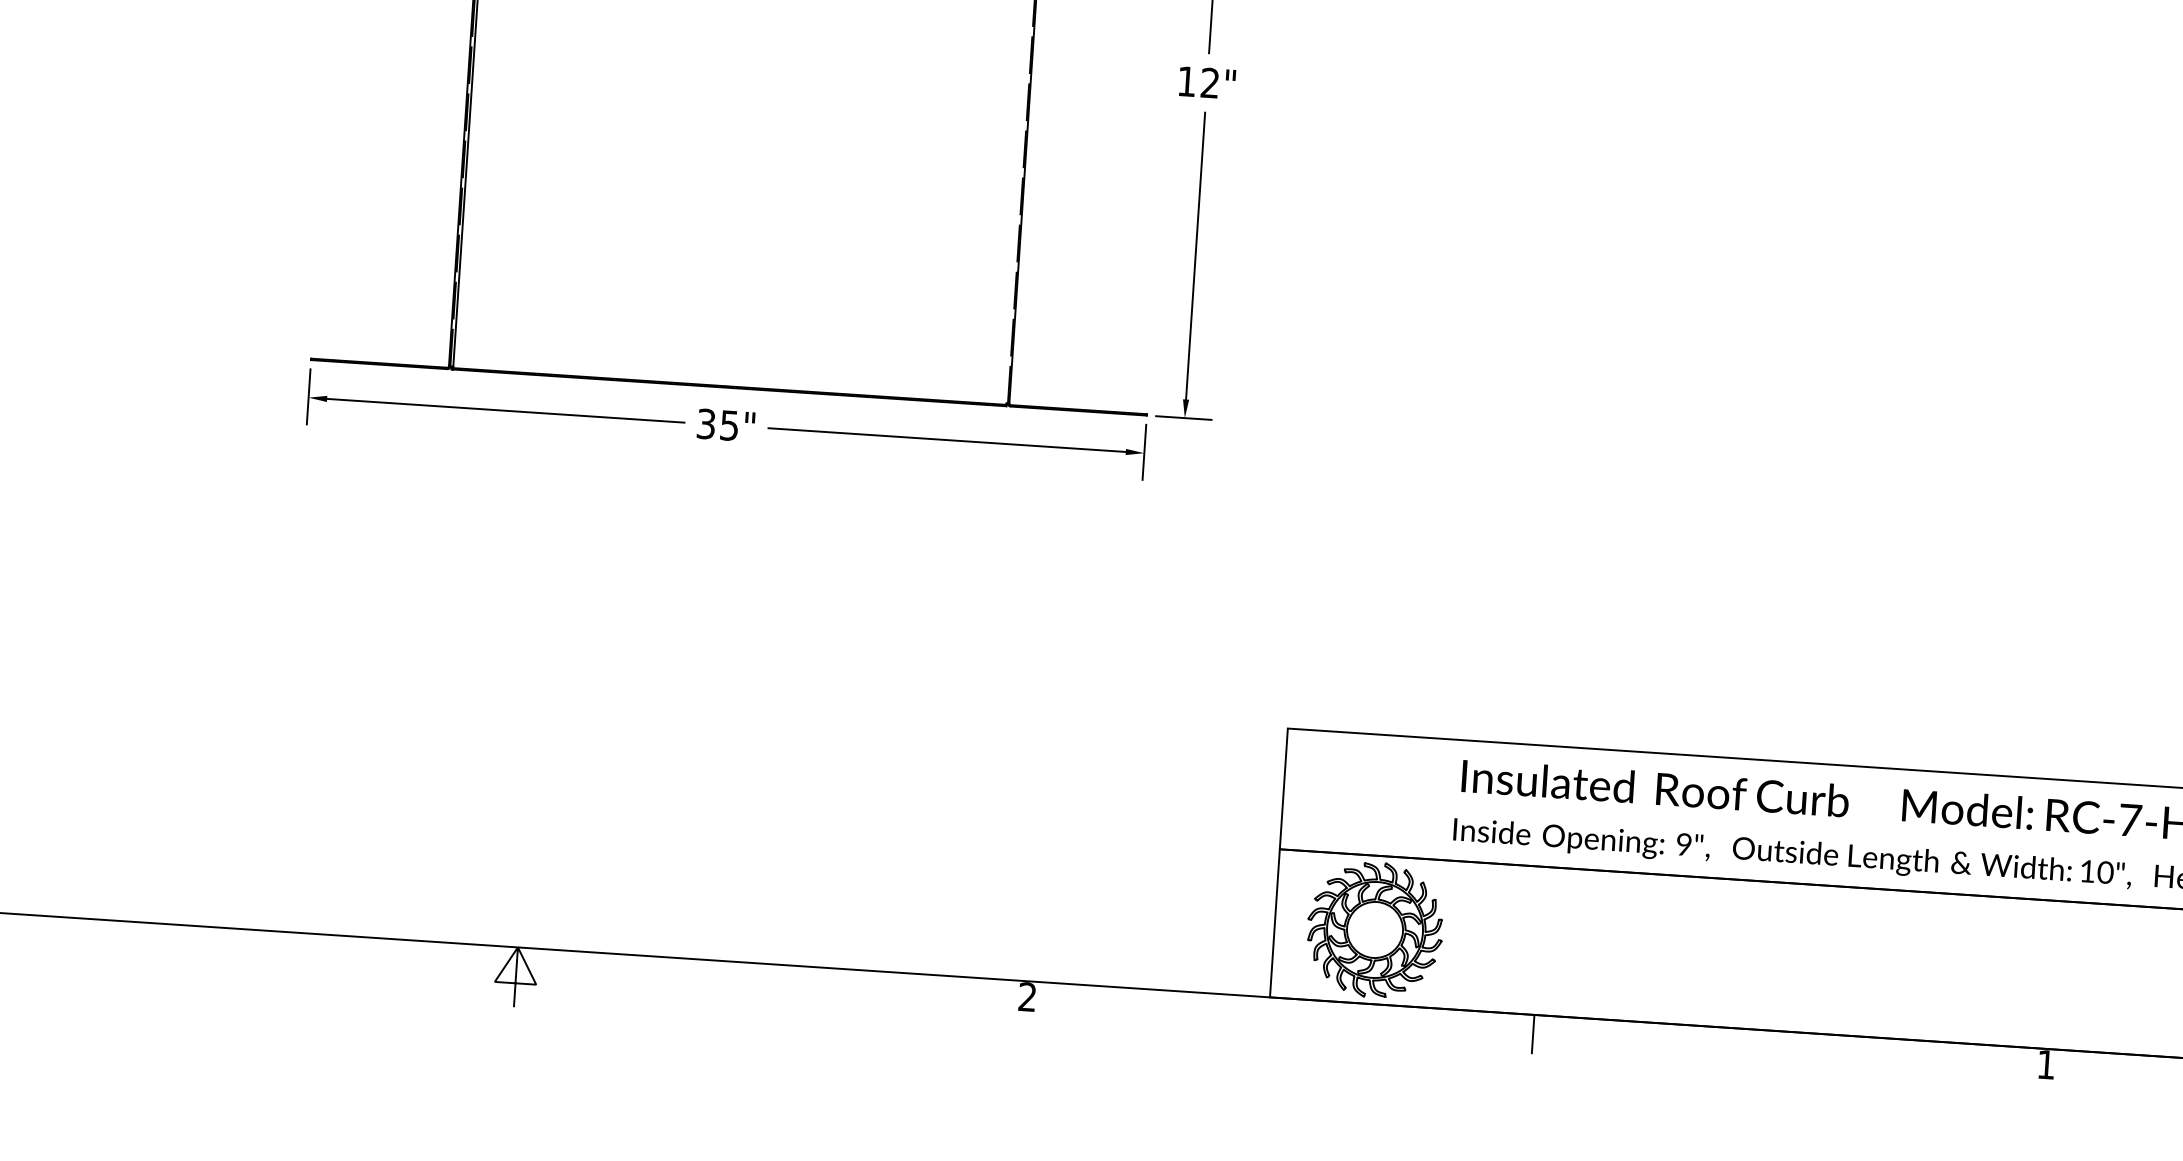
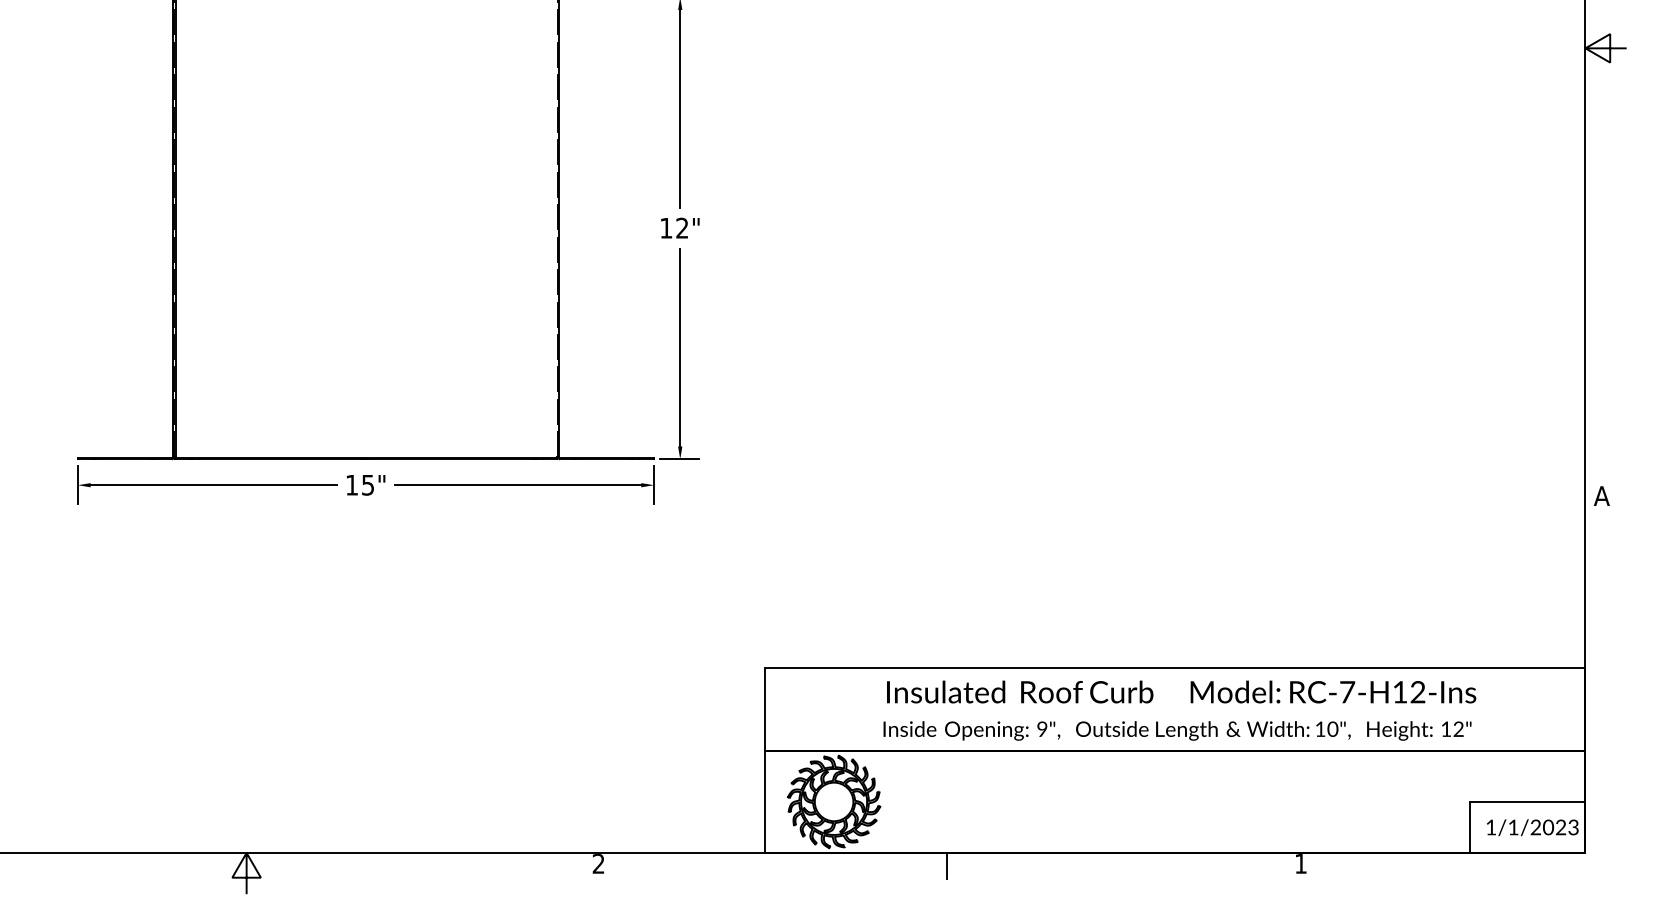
text: (707, 423) -> (352, 484), 35" -> 15"

